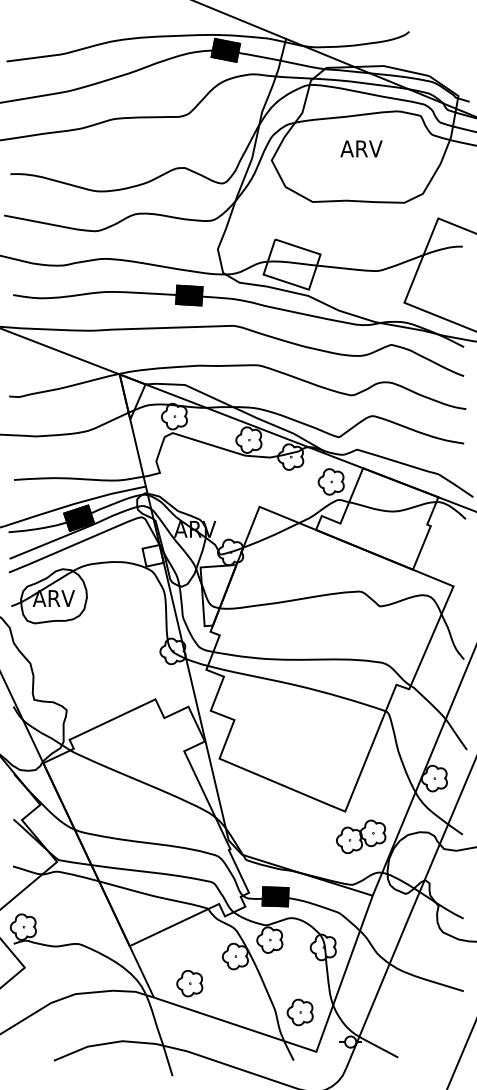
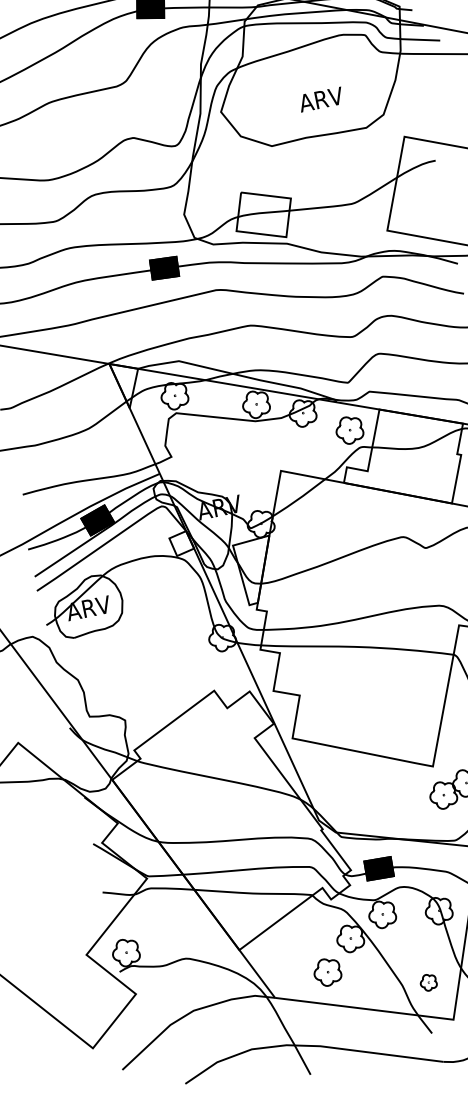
text: (361, 148) -> (321, 99), moved
part: (189, 983) -> (327, 972), moved
part: (299, 1012) -> (427, 982), size x0.6

